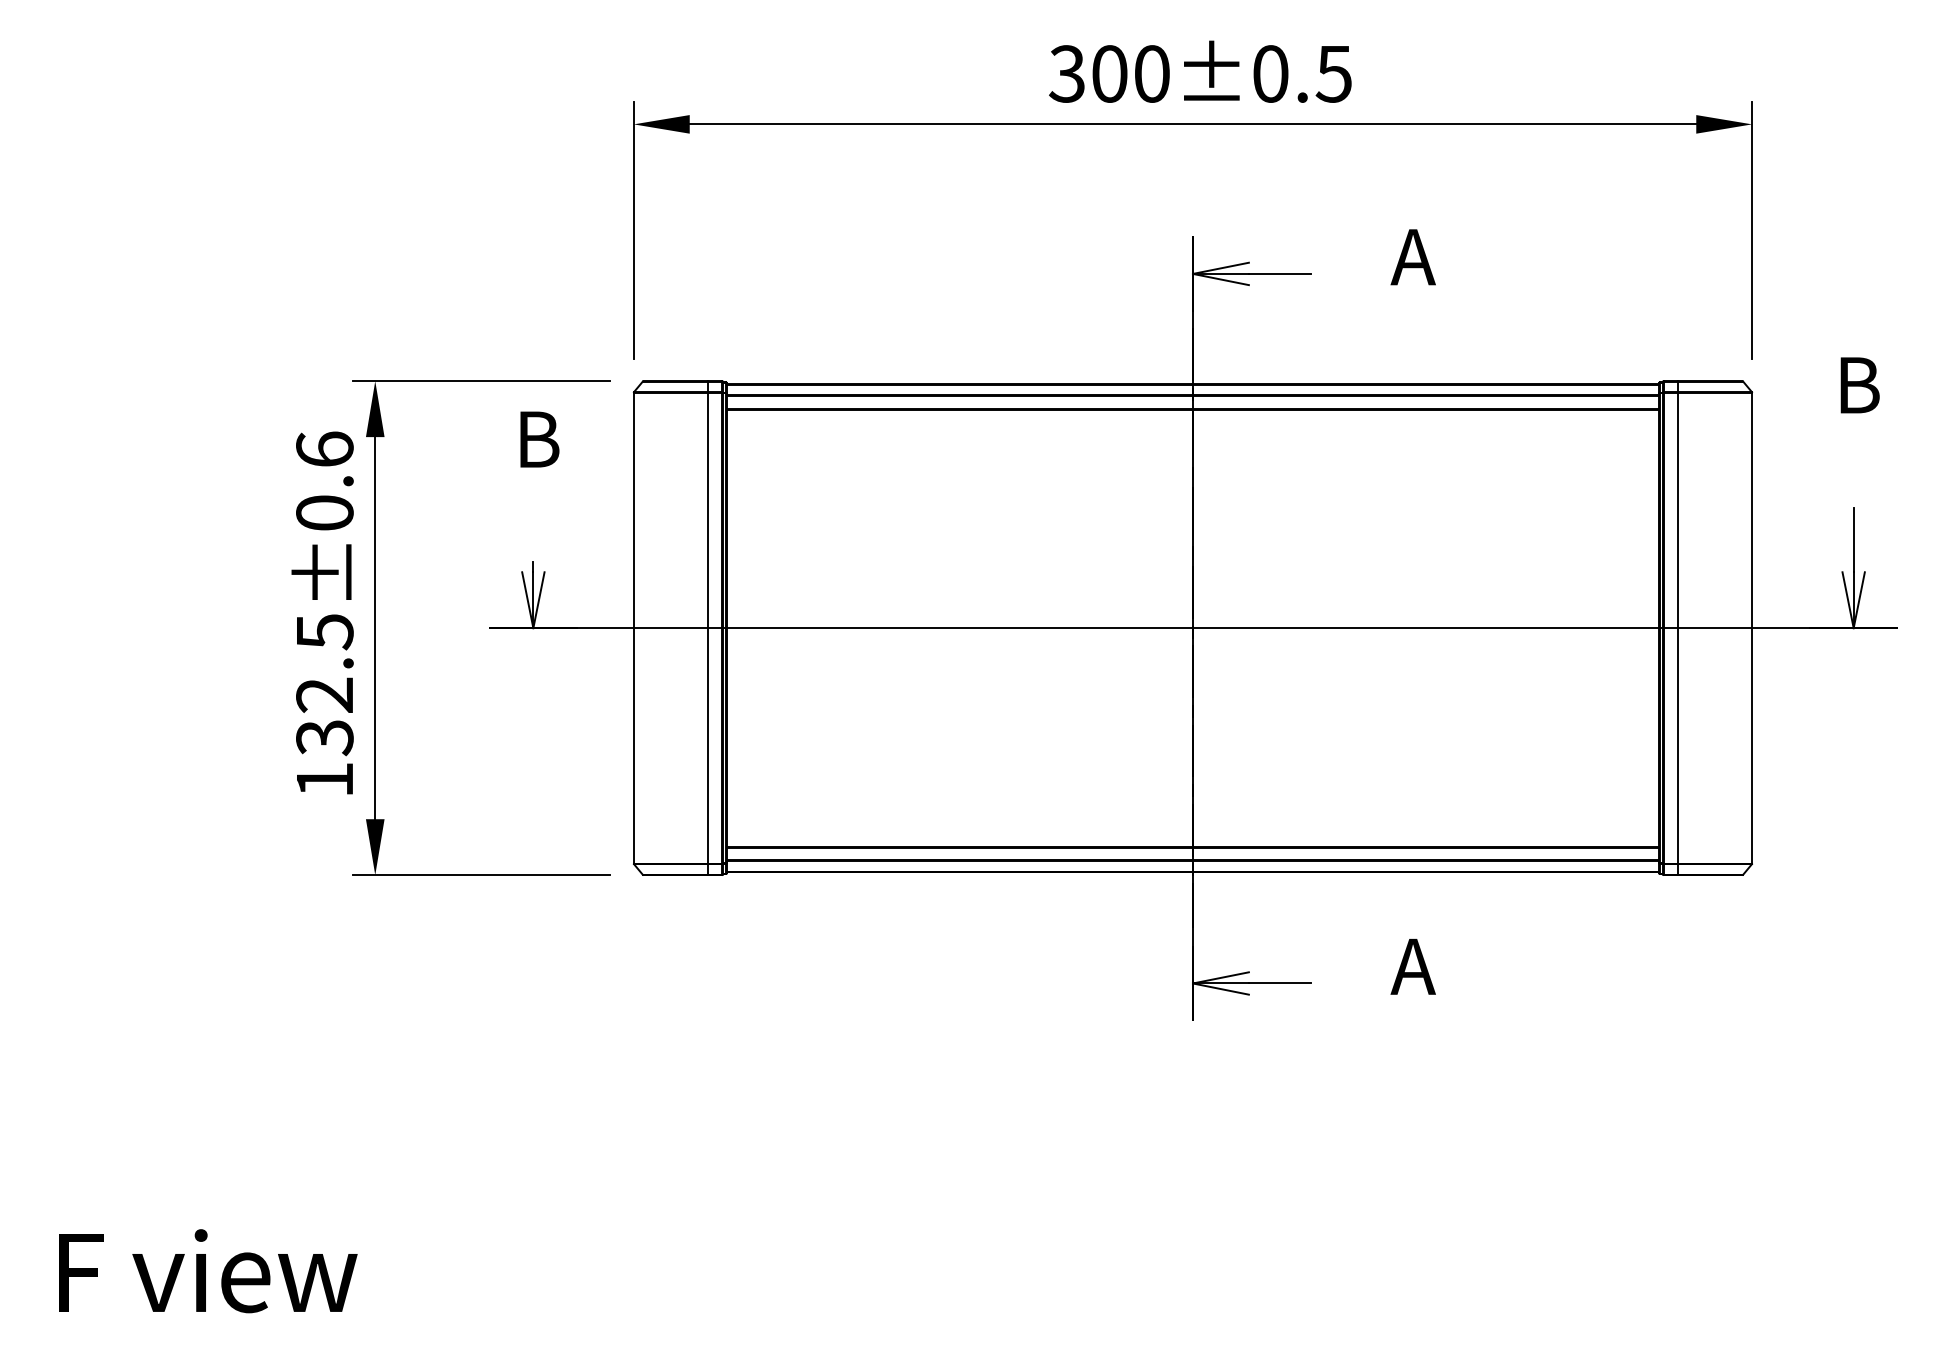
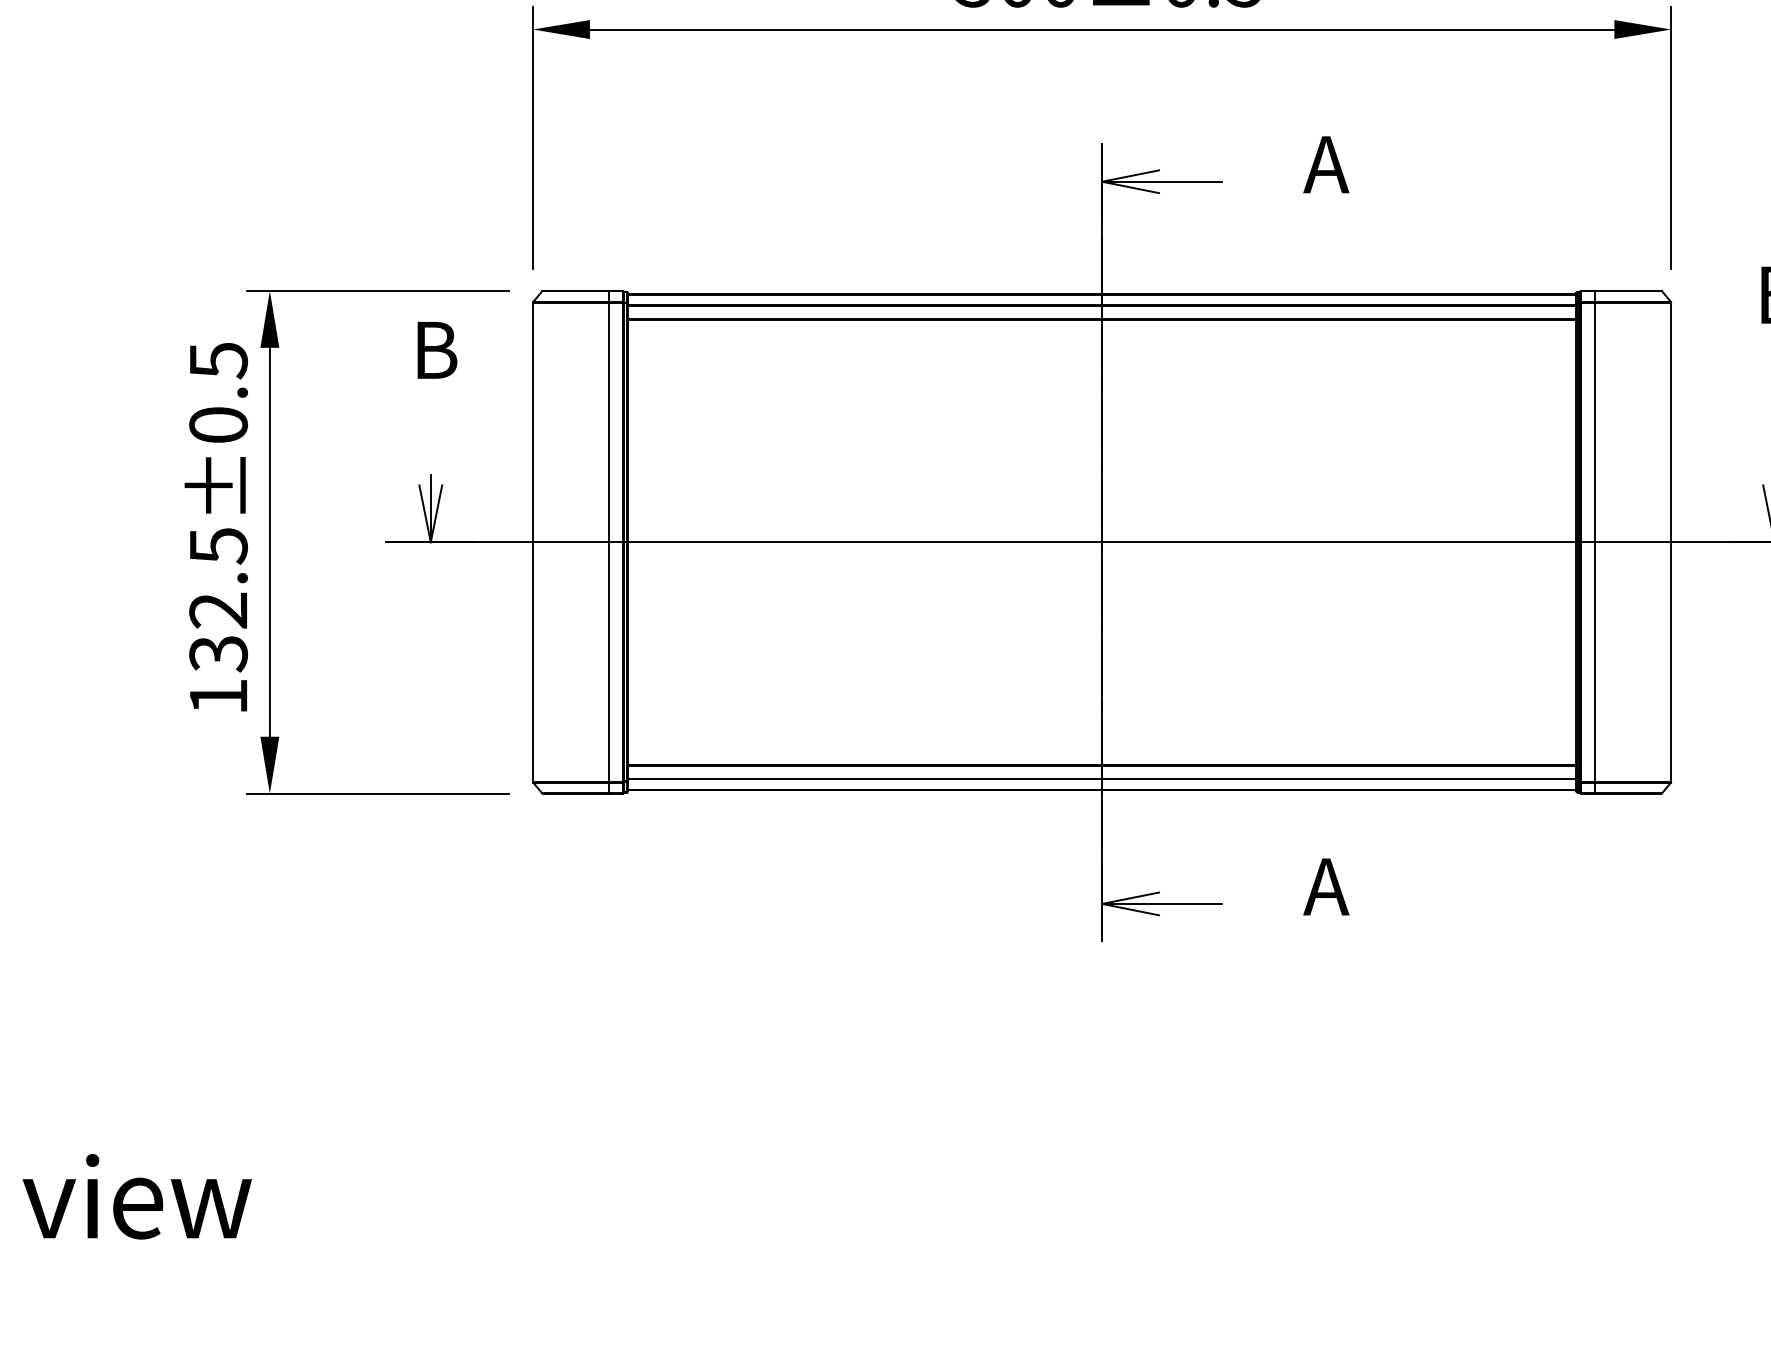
text: (324, 449) -> (218, 360), 132.5±0.6 -> 132.5±0.5

